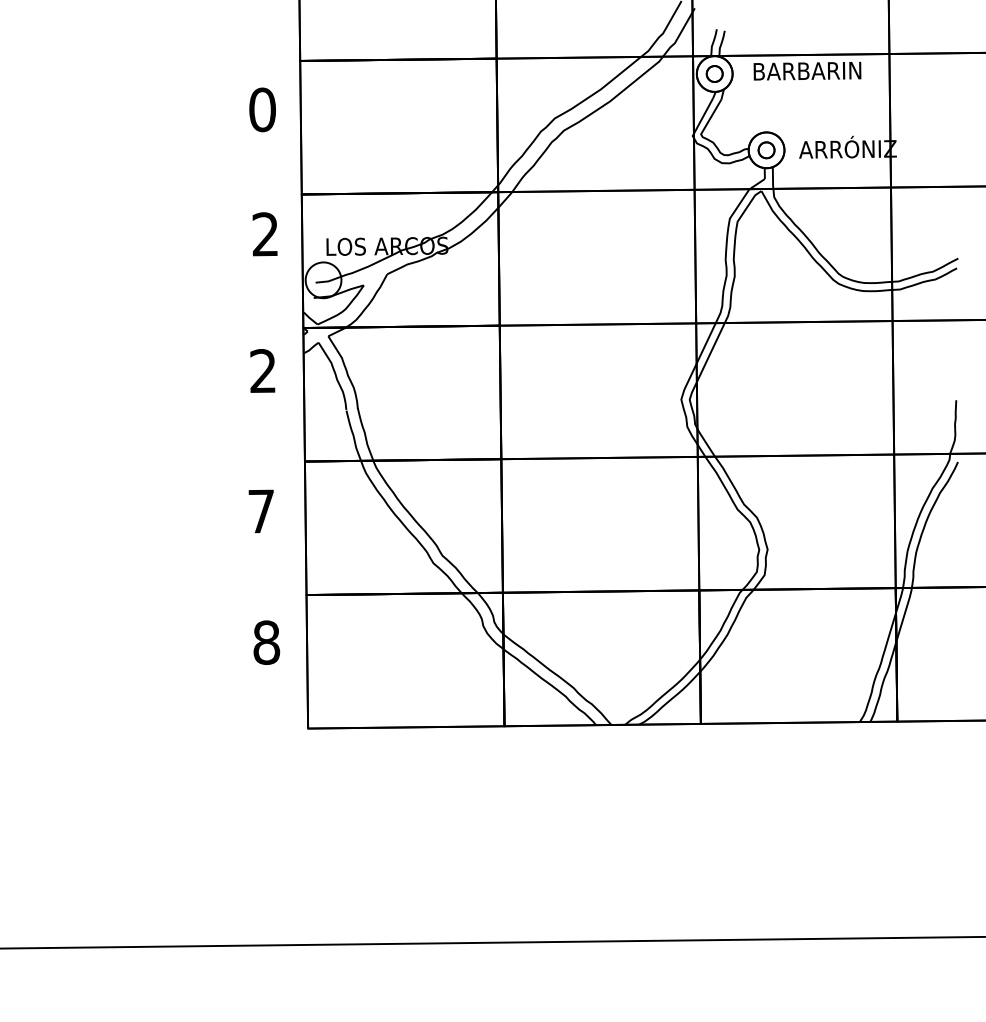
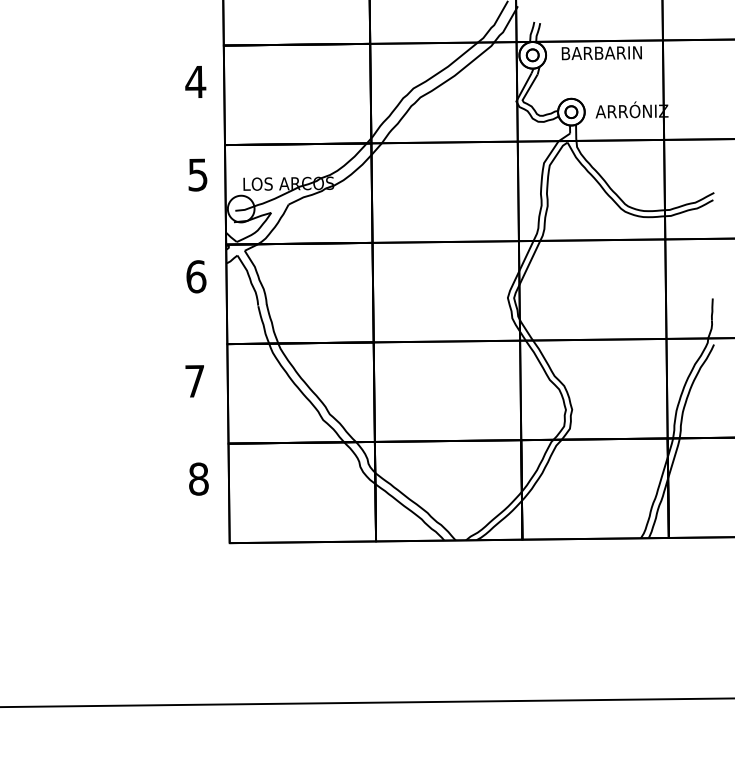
text: (262, 109) -> (195, 81), 0 -> 4
text: (264, 234) -> (197, 174), 2 -> 5
text: (263, 370) -> (196, 276), 2 -> 6

